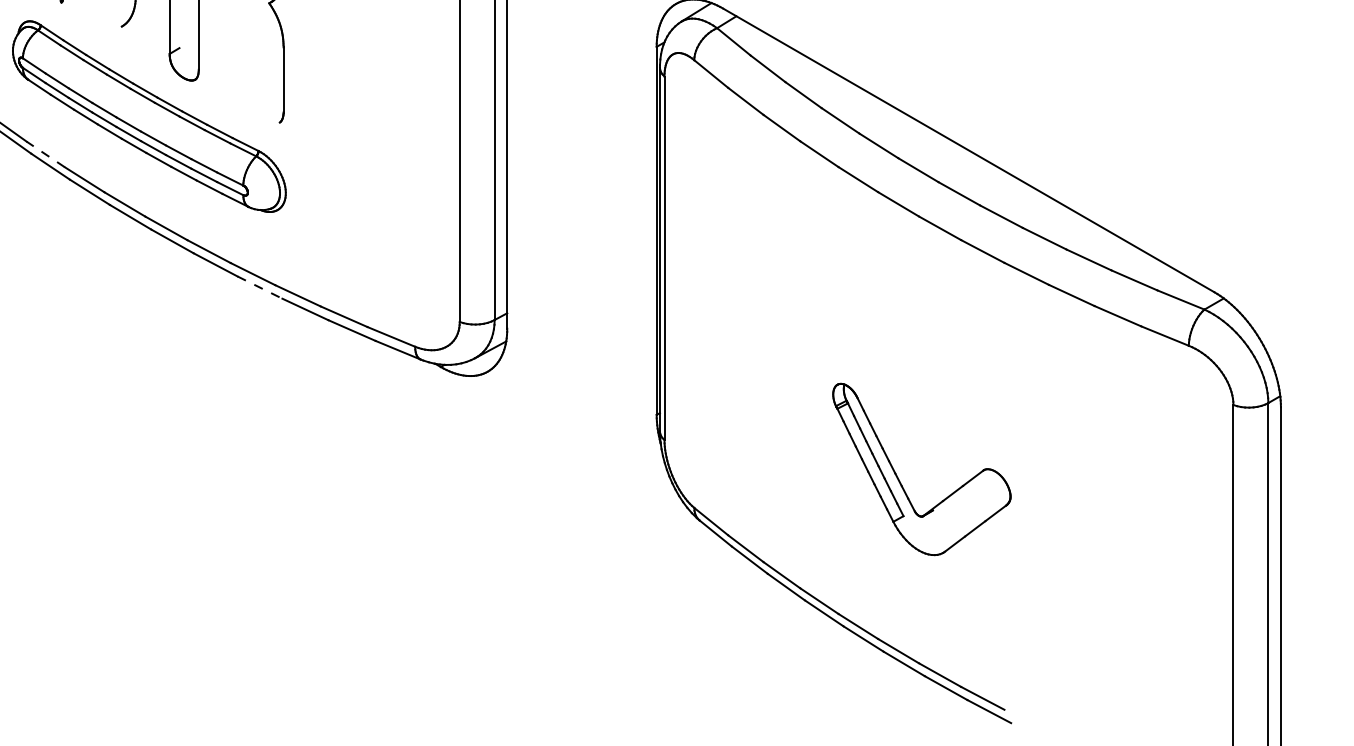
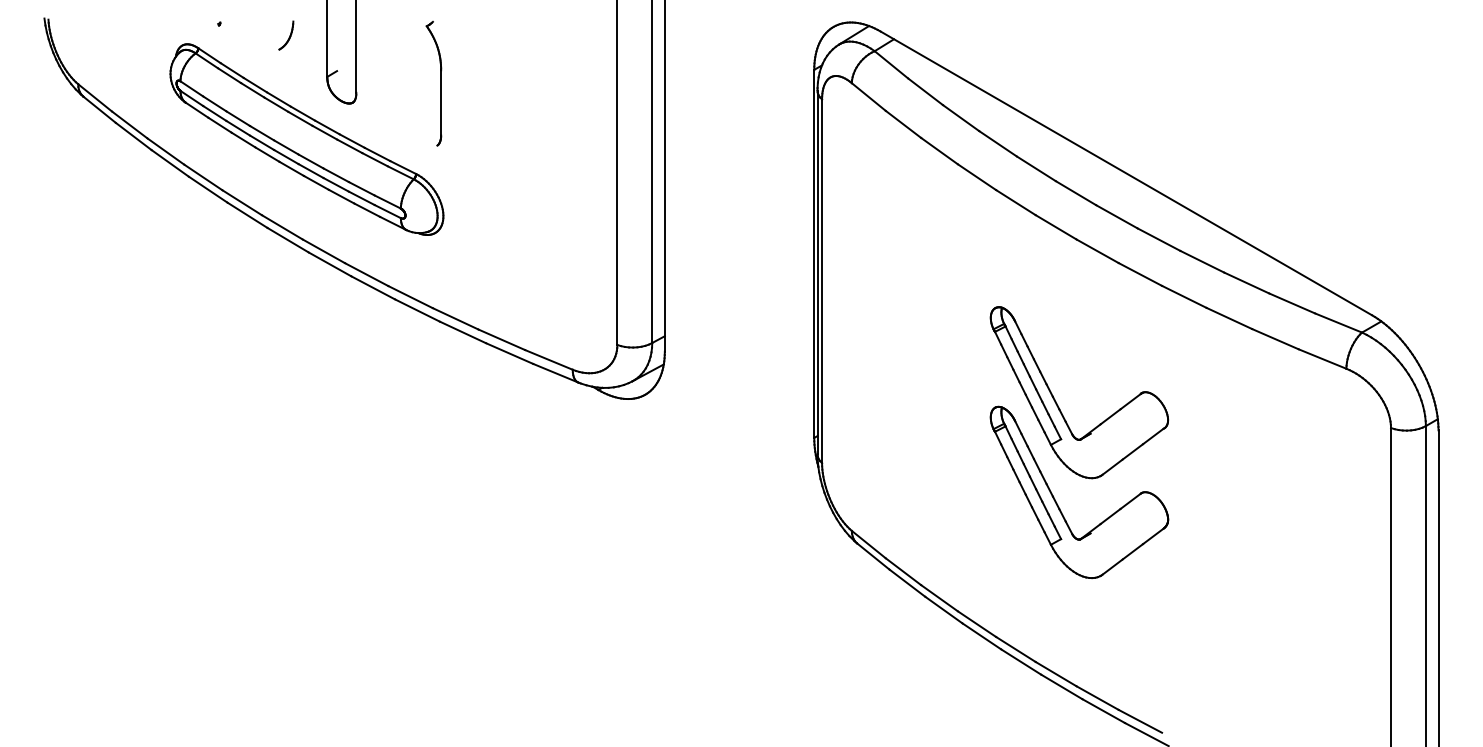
line: (44, 154) -> (202, 177), dashed -> solid
line: (259, 287) -> (417, 310), dashed -> solid
part: (899, 380) -> (1057, 403), added

